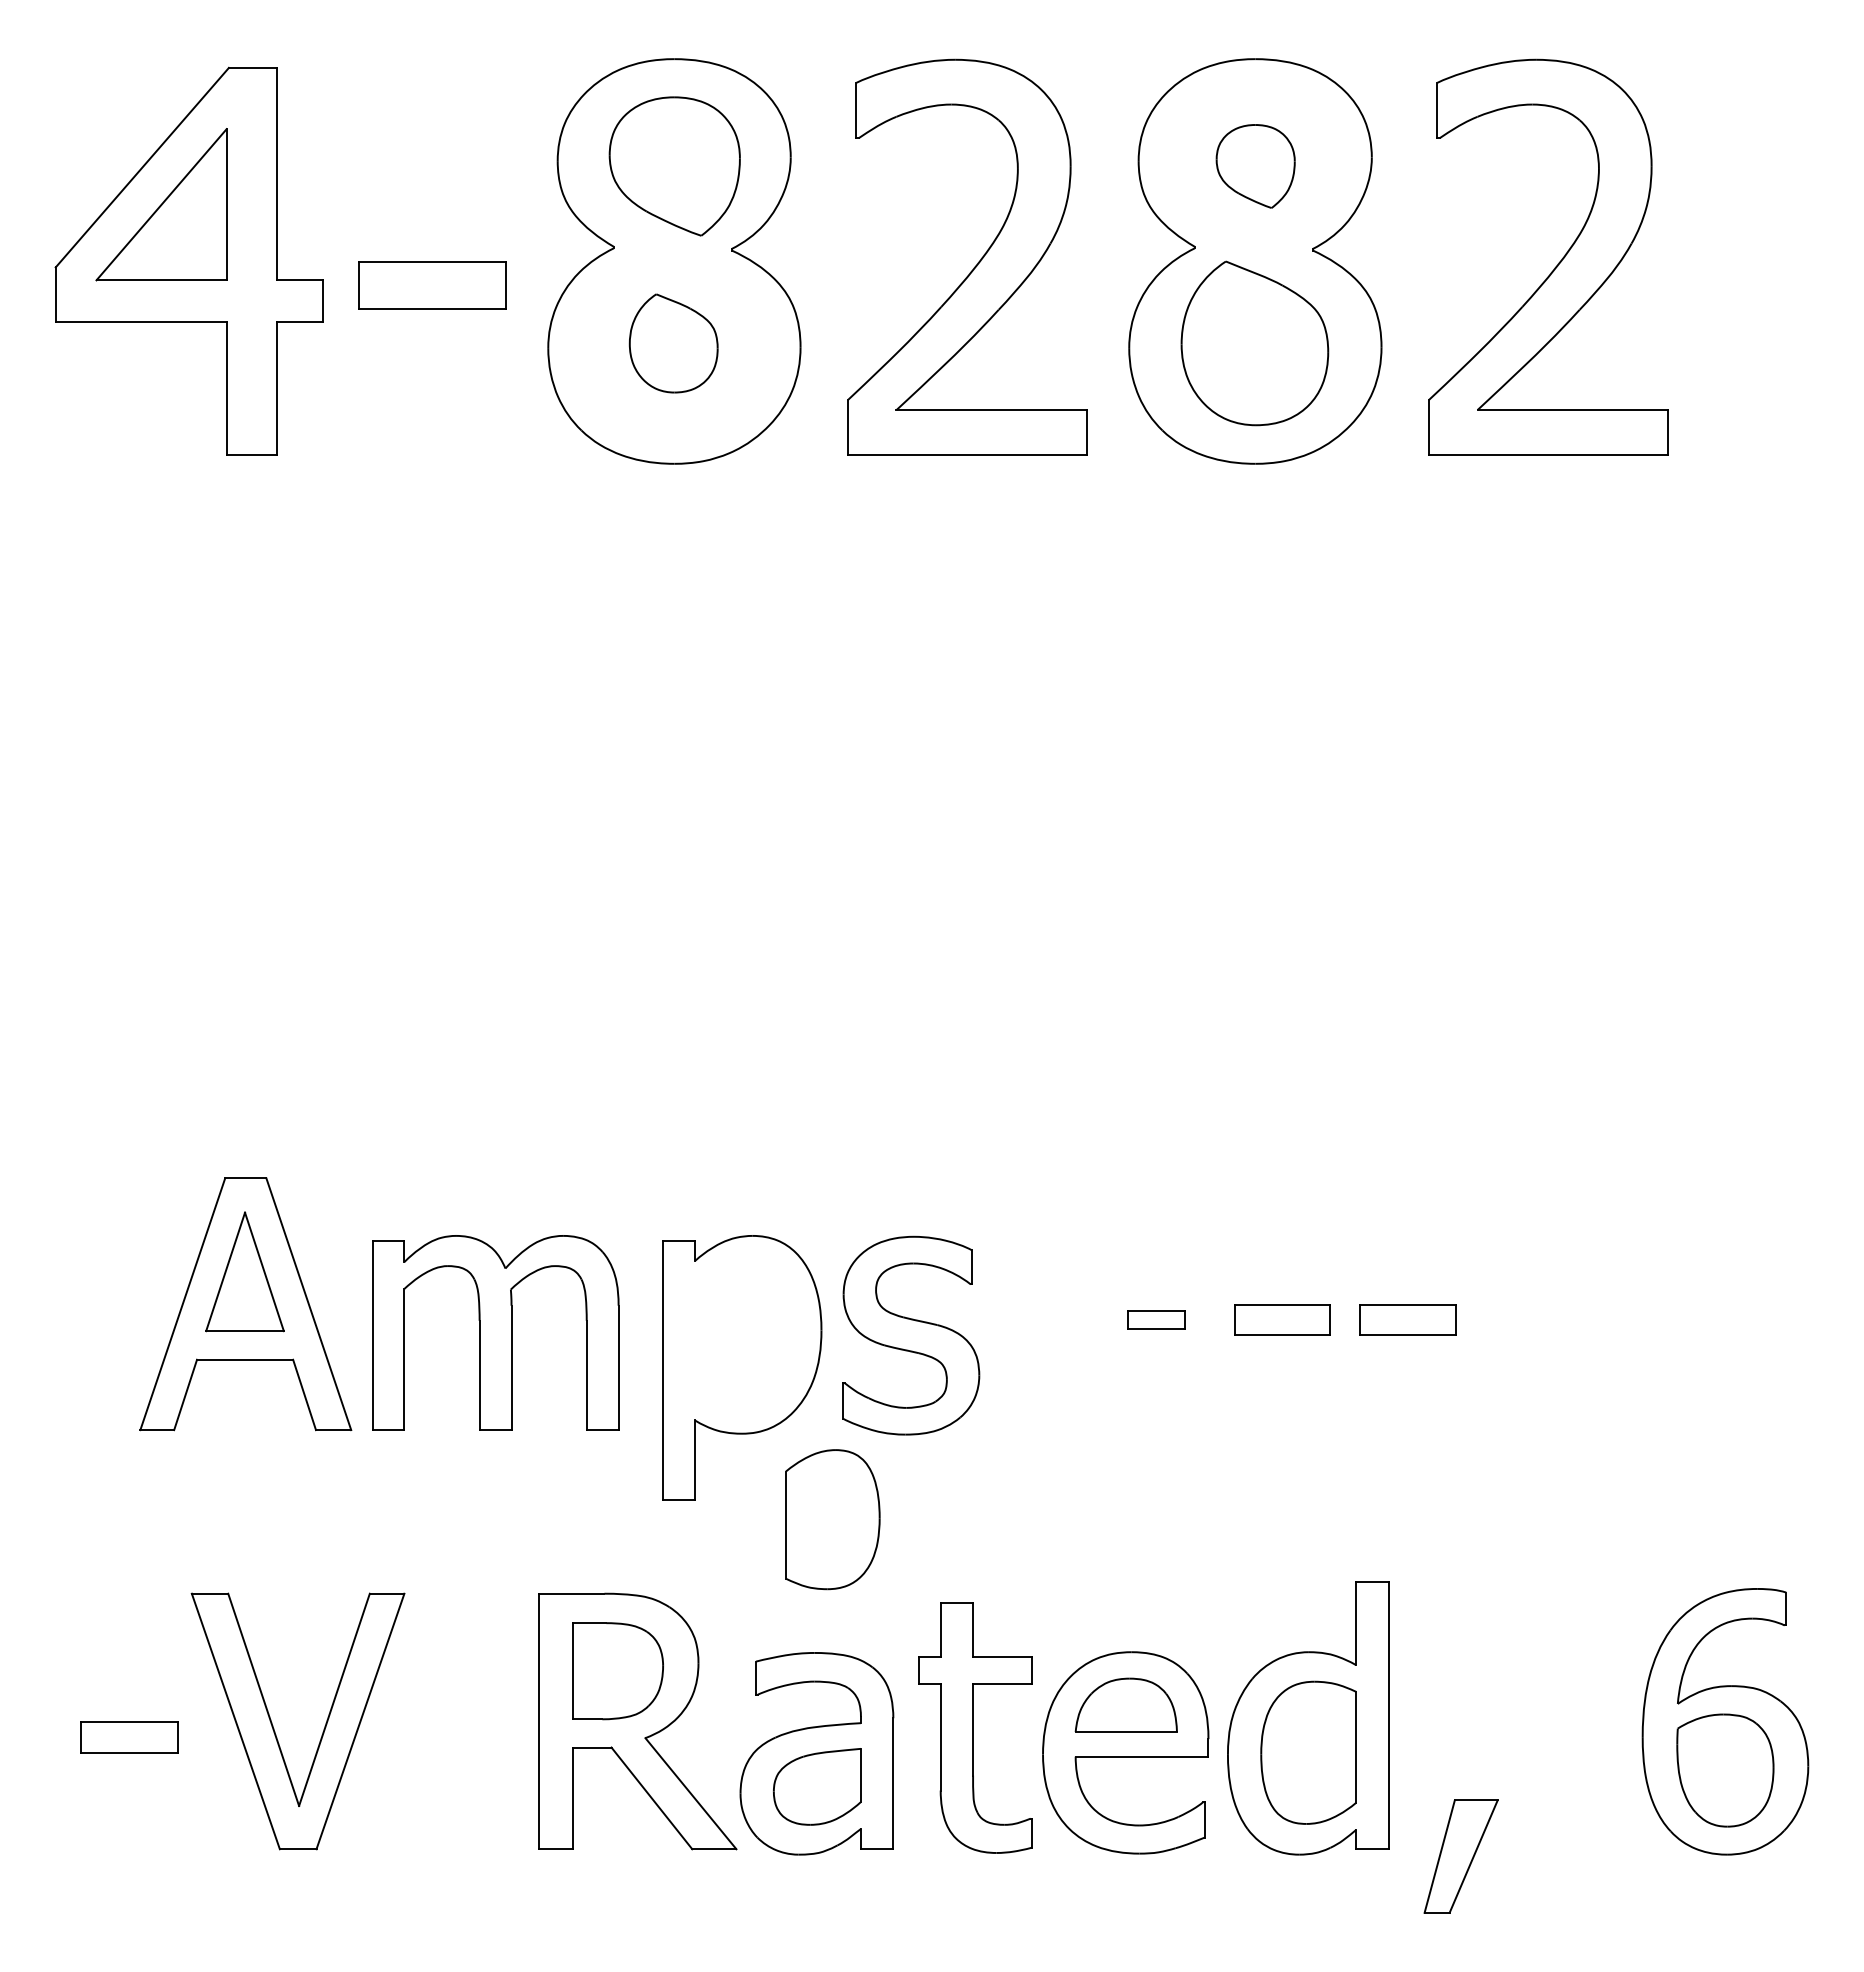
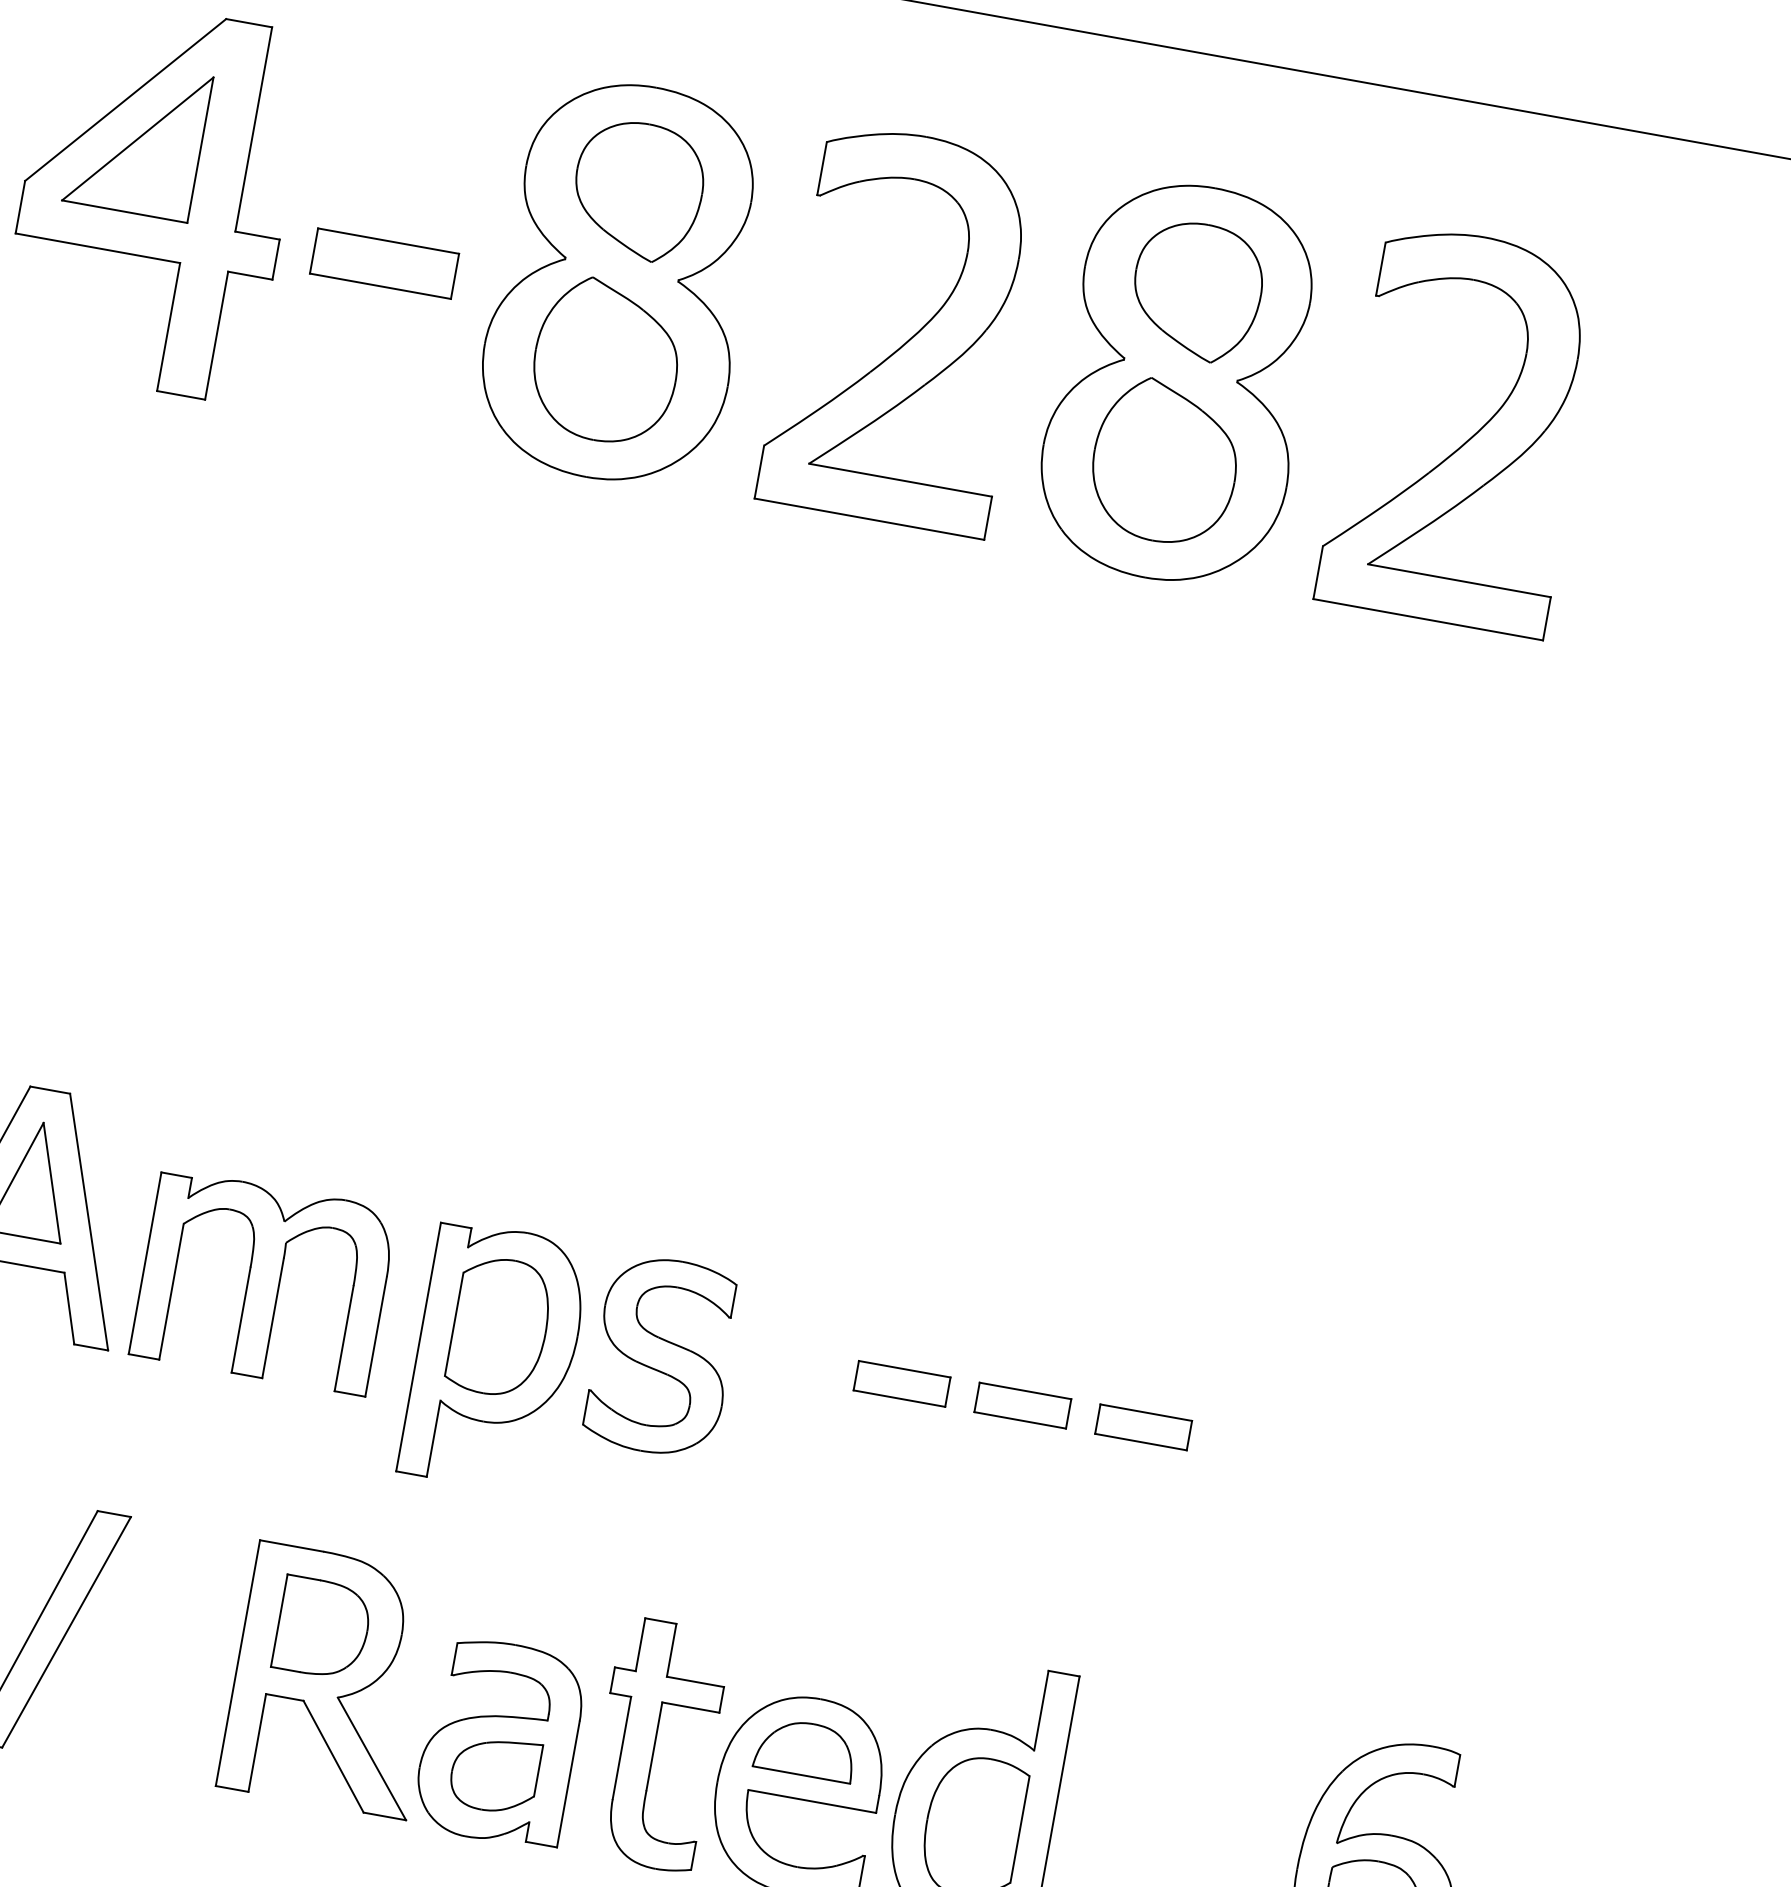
part: (1255, 166) -> (1196, 291), size x1.67
part: (673, 343) -> (606, 361), size x1.67
part: (1156, 1319) -> (901, 1383), size x1.67
part: (832, 1519) -> (499, 1326), moved

